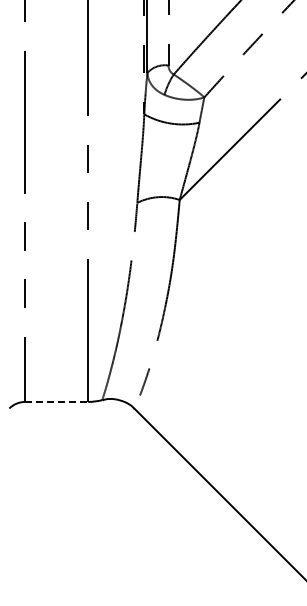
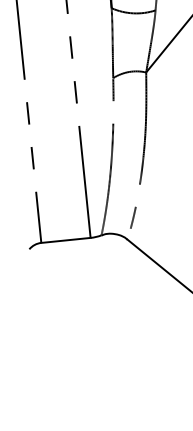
line: (57, 401) -> (66, 240), dashed -> solid

